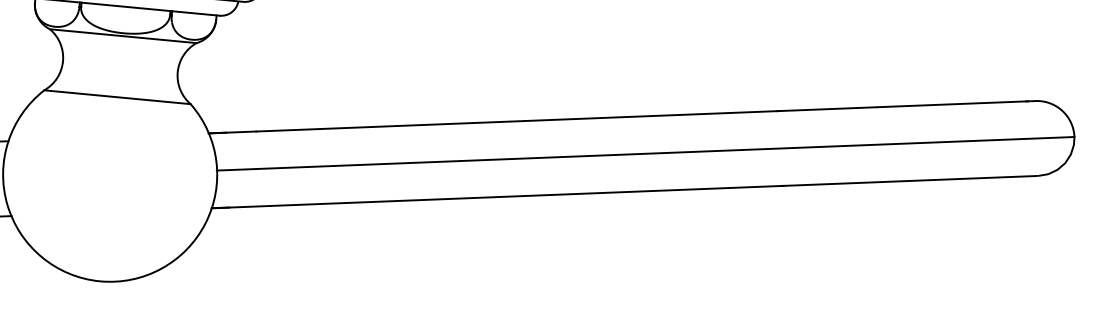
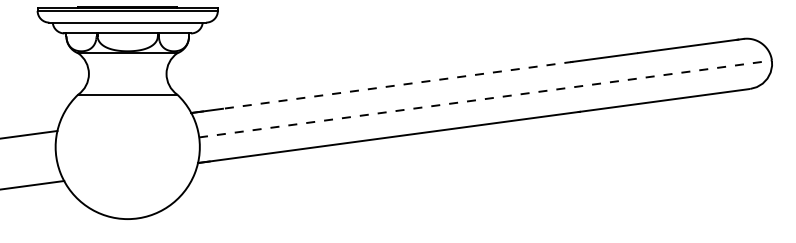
line: (518, 121) -> (398, 85), solid -> dashed
line: (645, 153) -> (485, 98), solid -> dashed

